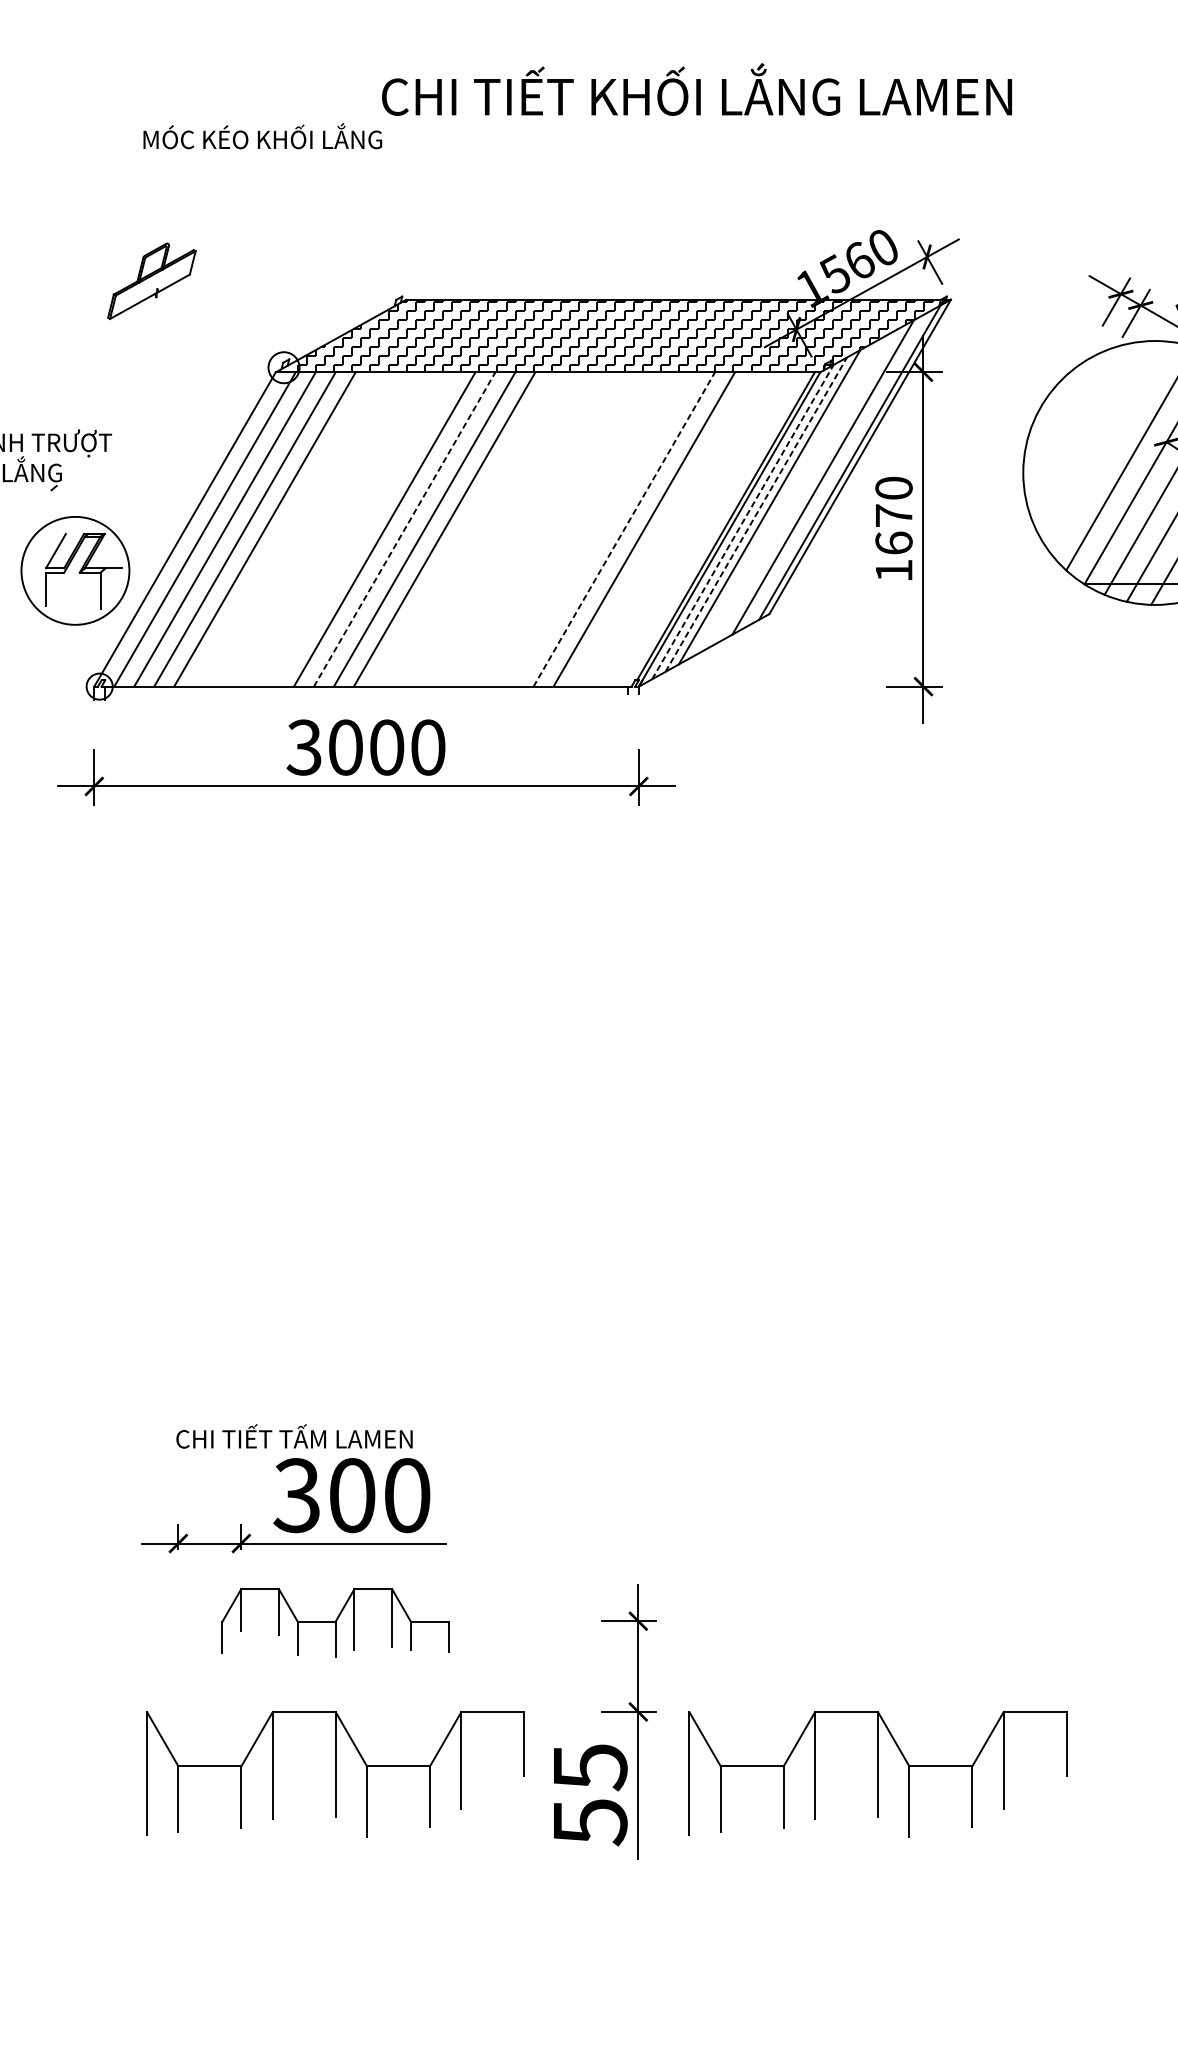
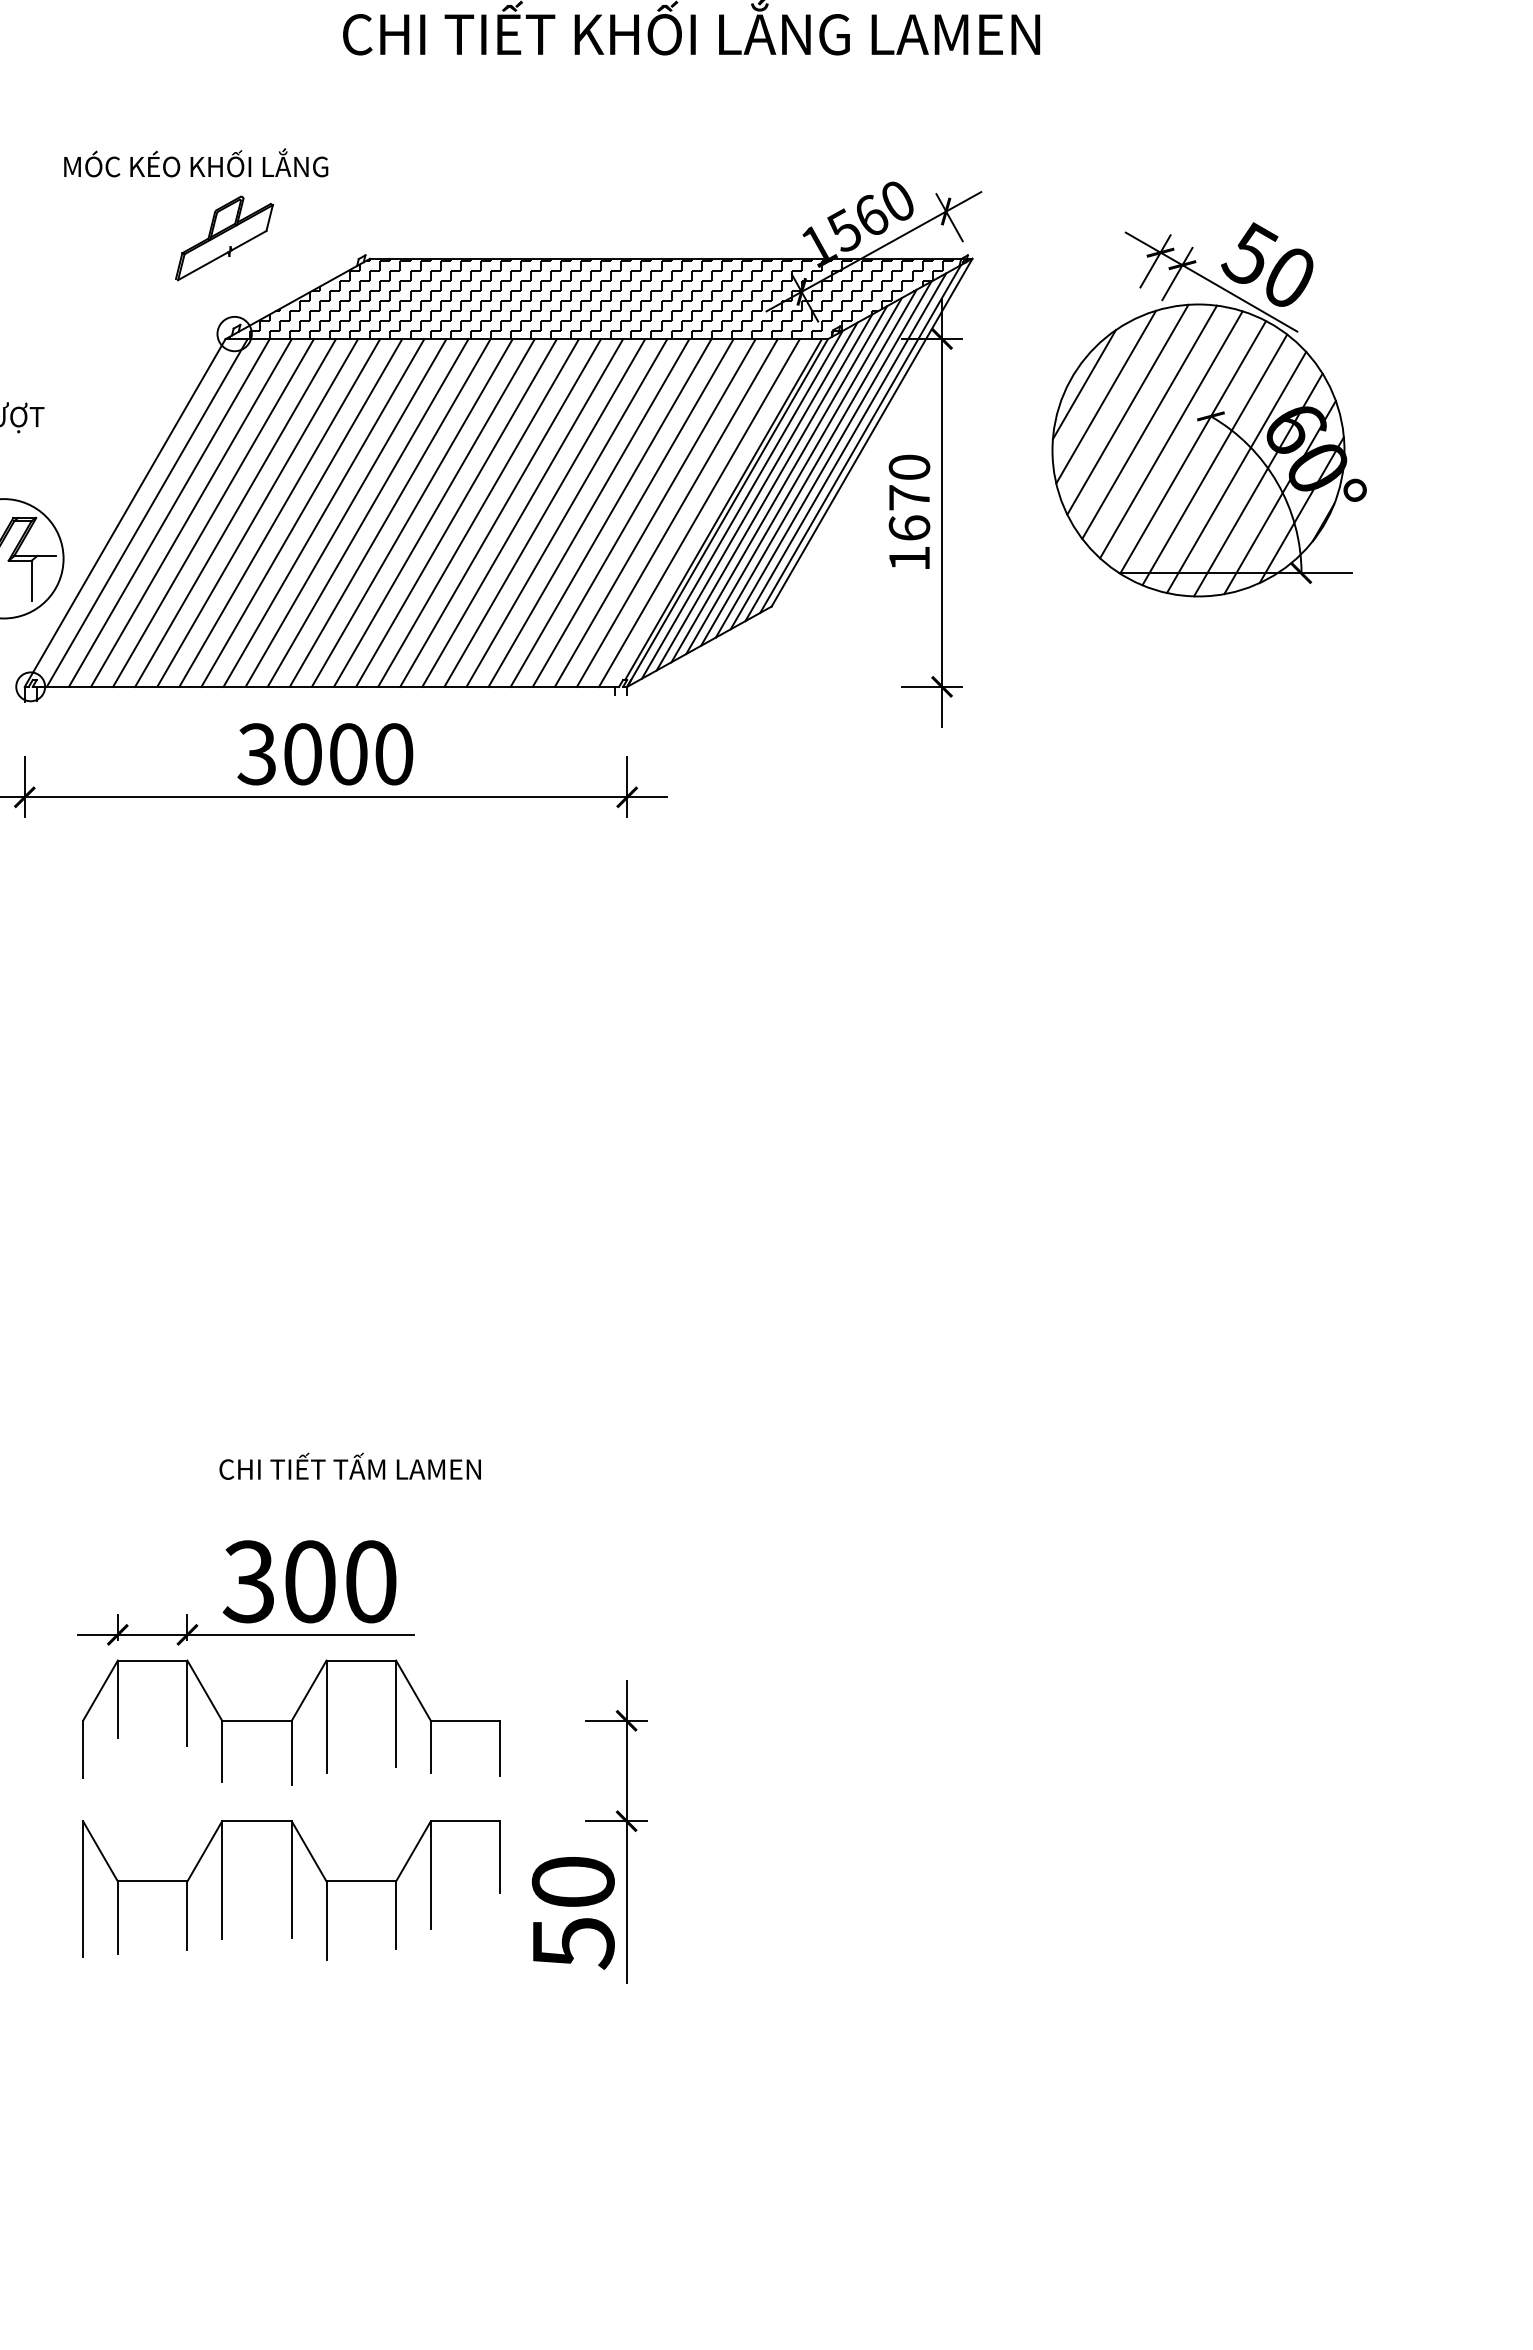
text: (263, 135) -> (196, 162), moved
part: (151, 281) -> (224, 238), moved
line: (1051, 413) -> (1083, 384), added
line: (1072, 424) -> (1106, 396), added
line: (1091, 435) -> (1127, 409), added
line: (1110, 446) -> (1149, 421), added
line: (836, 470) -> (845, 447), added
line: (809, 484) -> (815, 463), added
line: (796, 491) -> (801, 471), added
line: (782, 500) -> (786, 480), added
line: (756, 514) -> (757, 496), dashed -> solid
line: (743, 521) -> (742, 504), dashed -> solid
line: (284, 529) -> (235, 512), added
line: (304, 529) -> (257, 512), added
line: (324, 529) -> (279, 512), added
line: (344, 529) -> (301, 512), added
line: (364, 529) -> (323, 512), added
line: (405, 529) -> (368, 513), dashed -> solid
line: (463, 529) -> (433, 512), added
line: (484, 529) -> (456, 512), added
line: (504, 529) -> (478, 512), added
line: (524, 529) -> (500, 512), added
line: (544, 529) -> (522, 512), added
line: (564, 529) -> (544, 512), added
line: (583, 529) -> (566, 512), added
line: (603, 529) -> (588, 512), added
line: (624, 529) -> (611, 513), dashed -> solid
line: (663, 529) -> (654, 512), added
line: (683, 529) -> (676, 512), added
line: (704, 529) -> (699, 512), added
text: (293, 1435) -> (349, 1465), moved
part: (335, 1622) -> (291, 1722), size x1.67
text: (589, 1768) -> (572, 1883), 55 -> 50
part: (877, 1774) -> (891, 1890), removed

